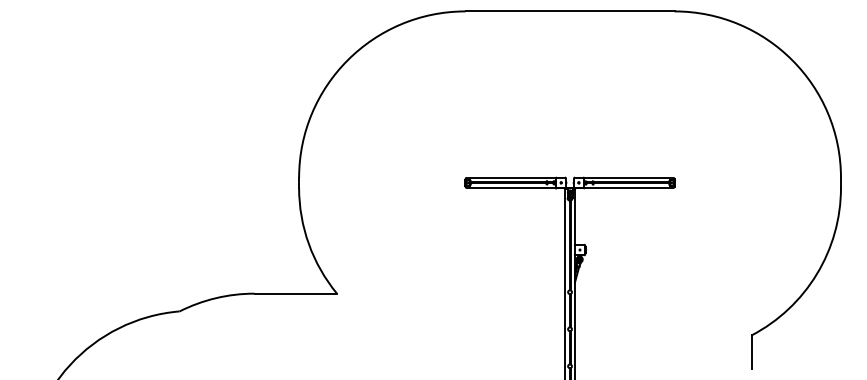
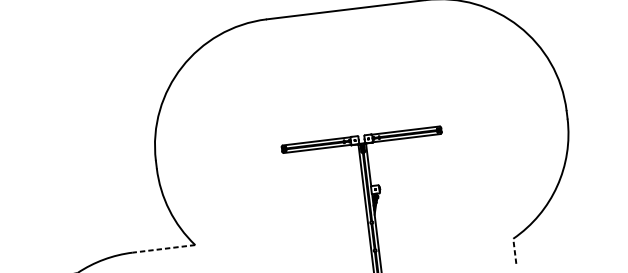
line: (295, 293) -> (163, 248), solid -> dashed
line: (751, 352) -> (514, 251), solid -> dashed

